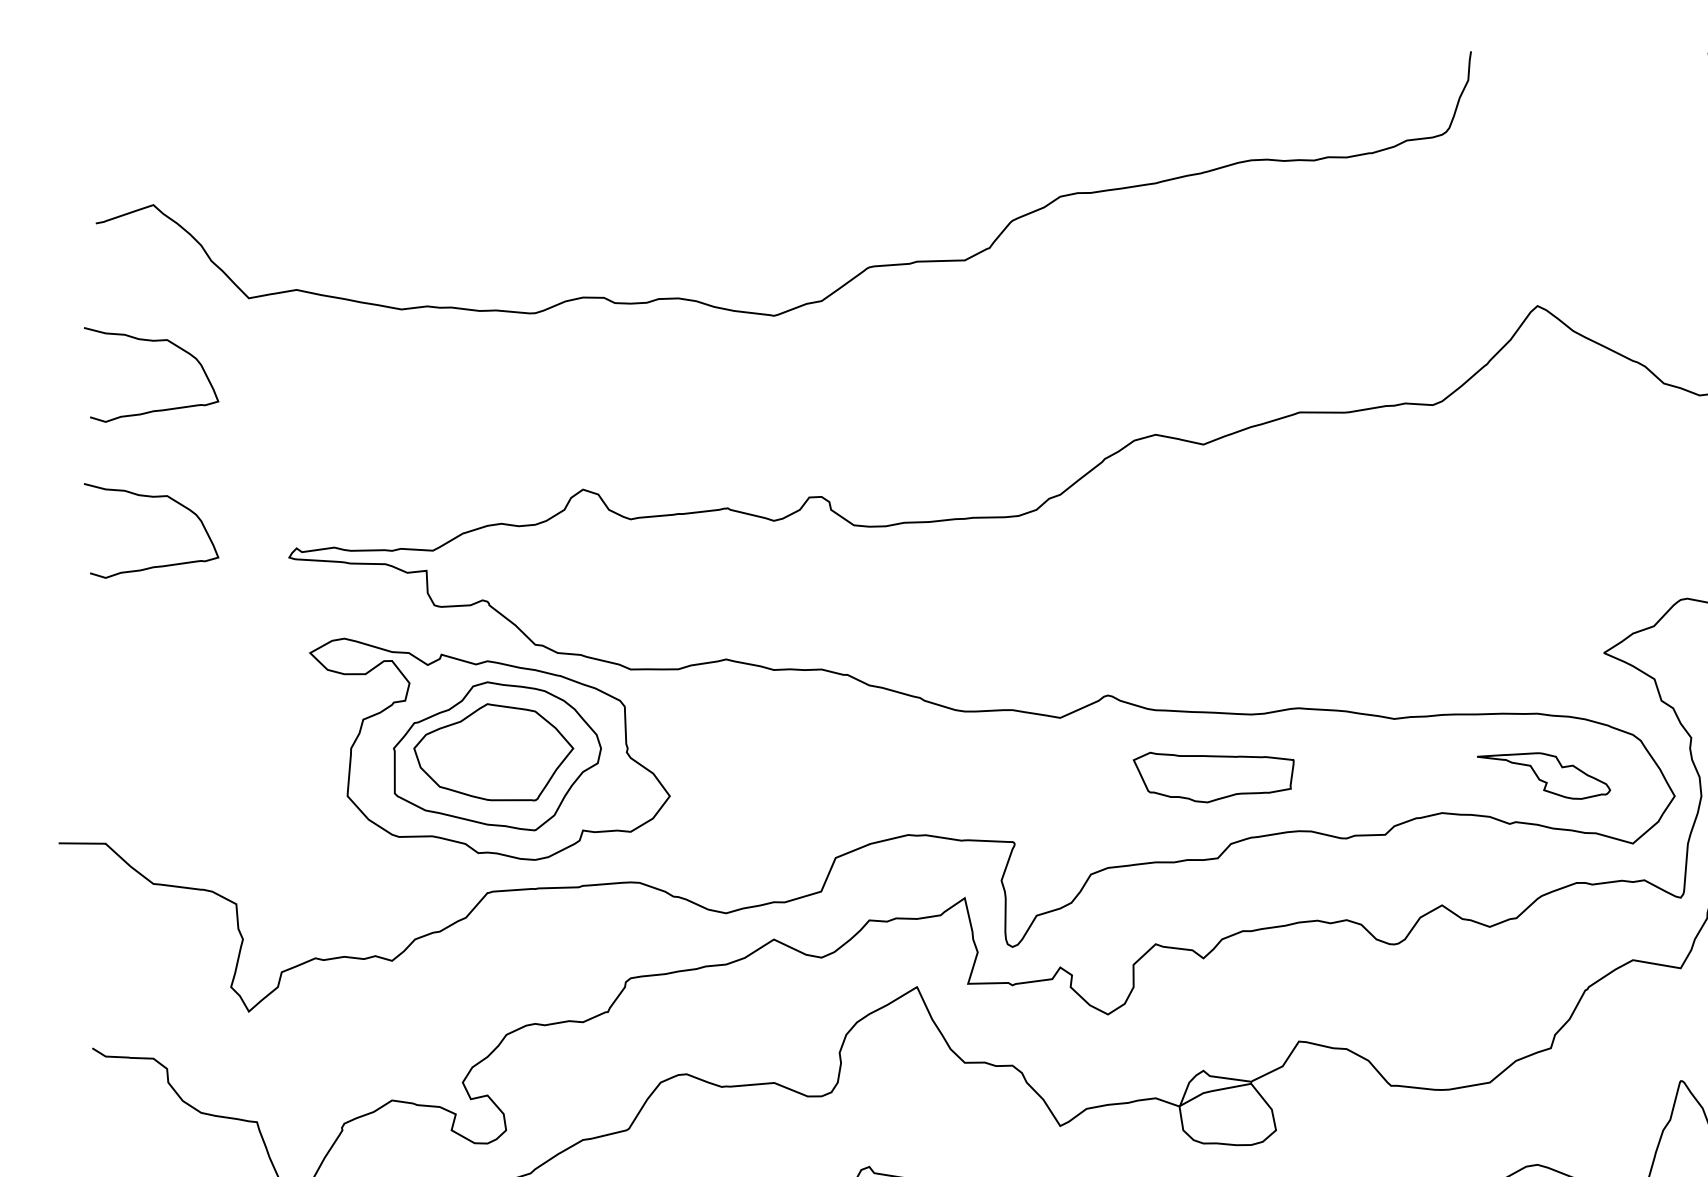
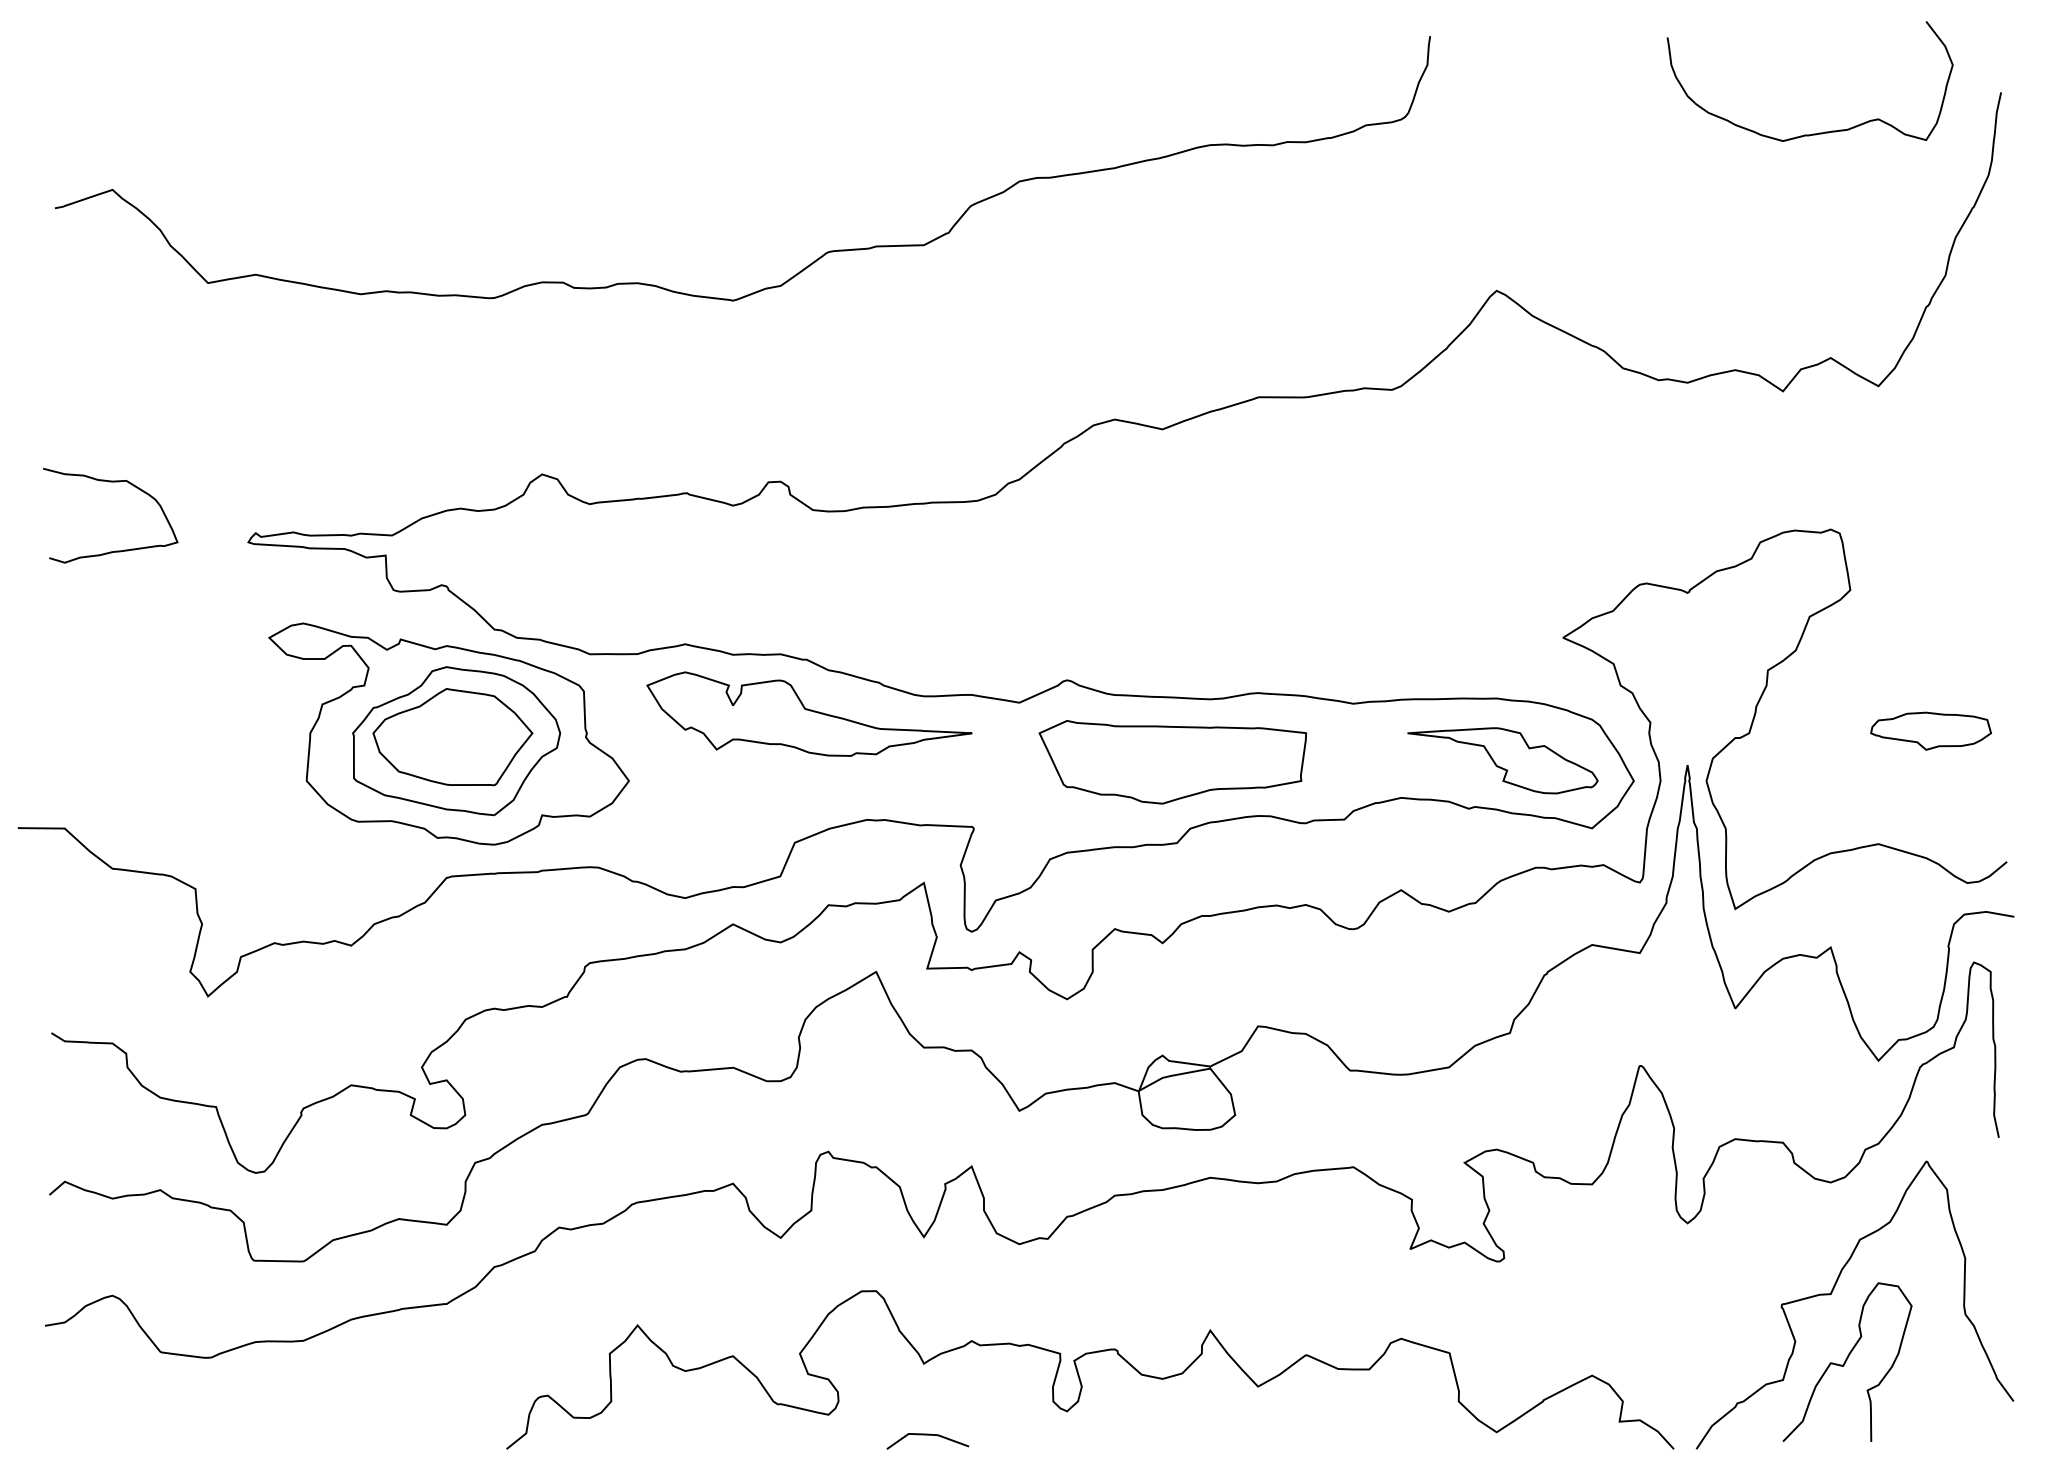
curve: (151, 341) -> (110, 326), removed
part: (850, 728) -> (809, 713), added
part: (1543, 775) -> (1502, 760), size x1.43
part: (1213, 777) -> (1172, 762), size x1.67

